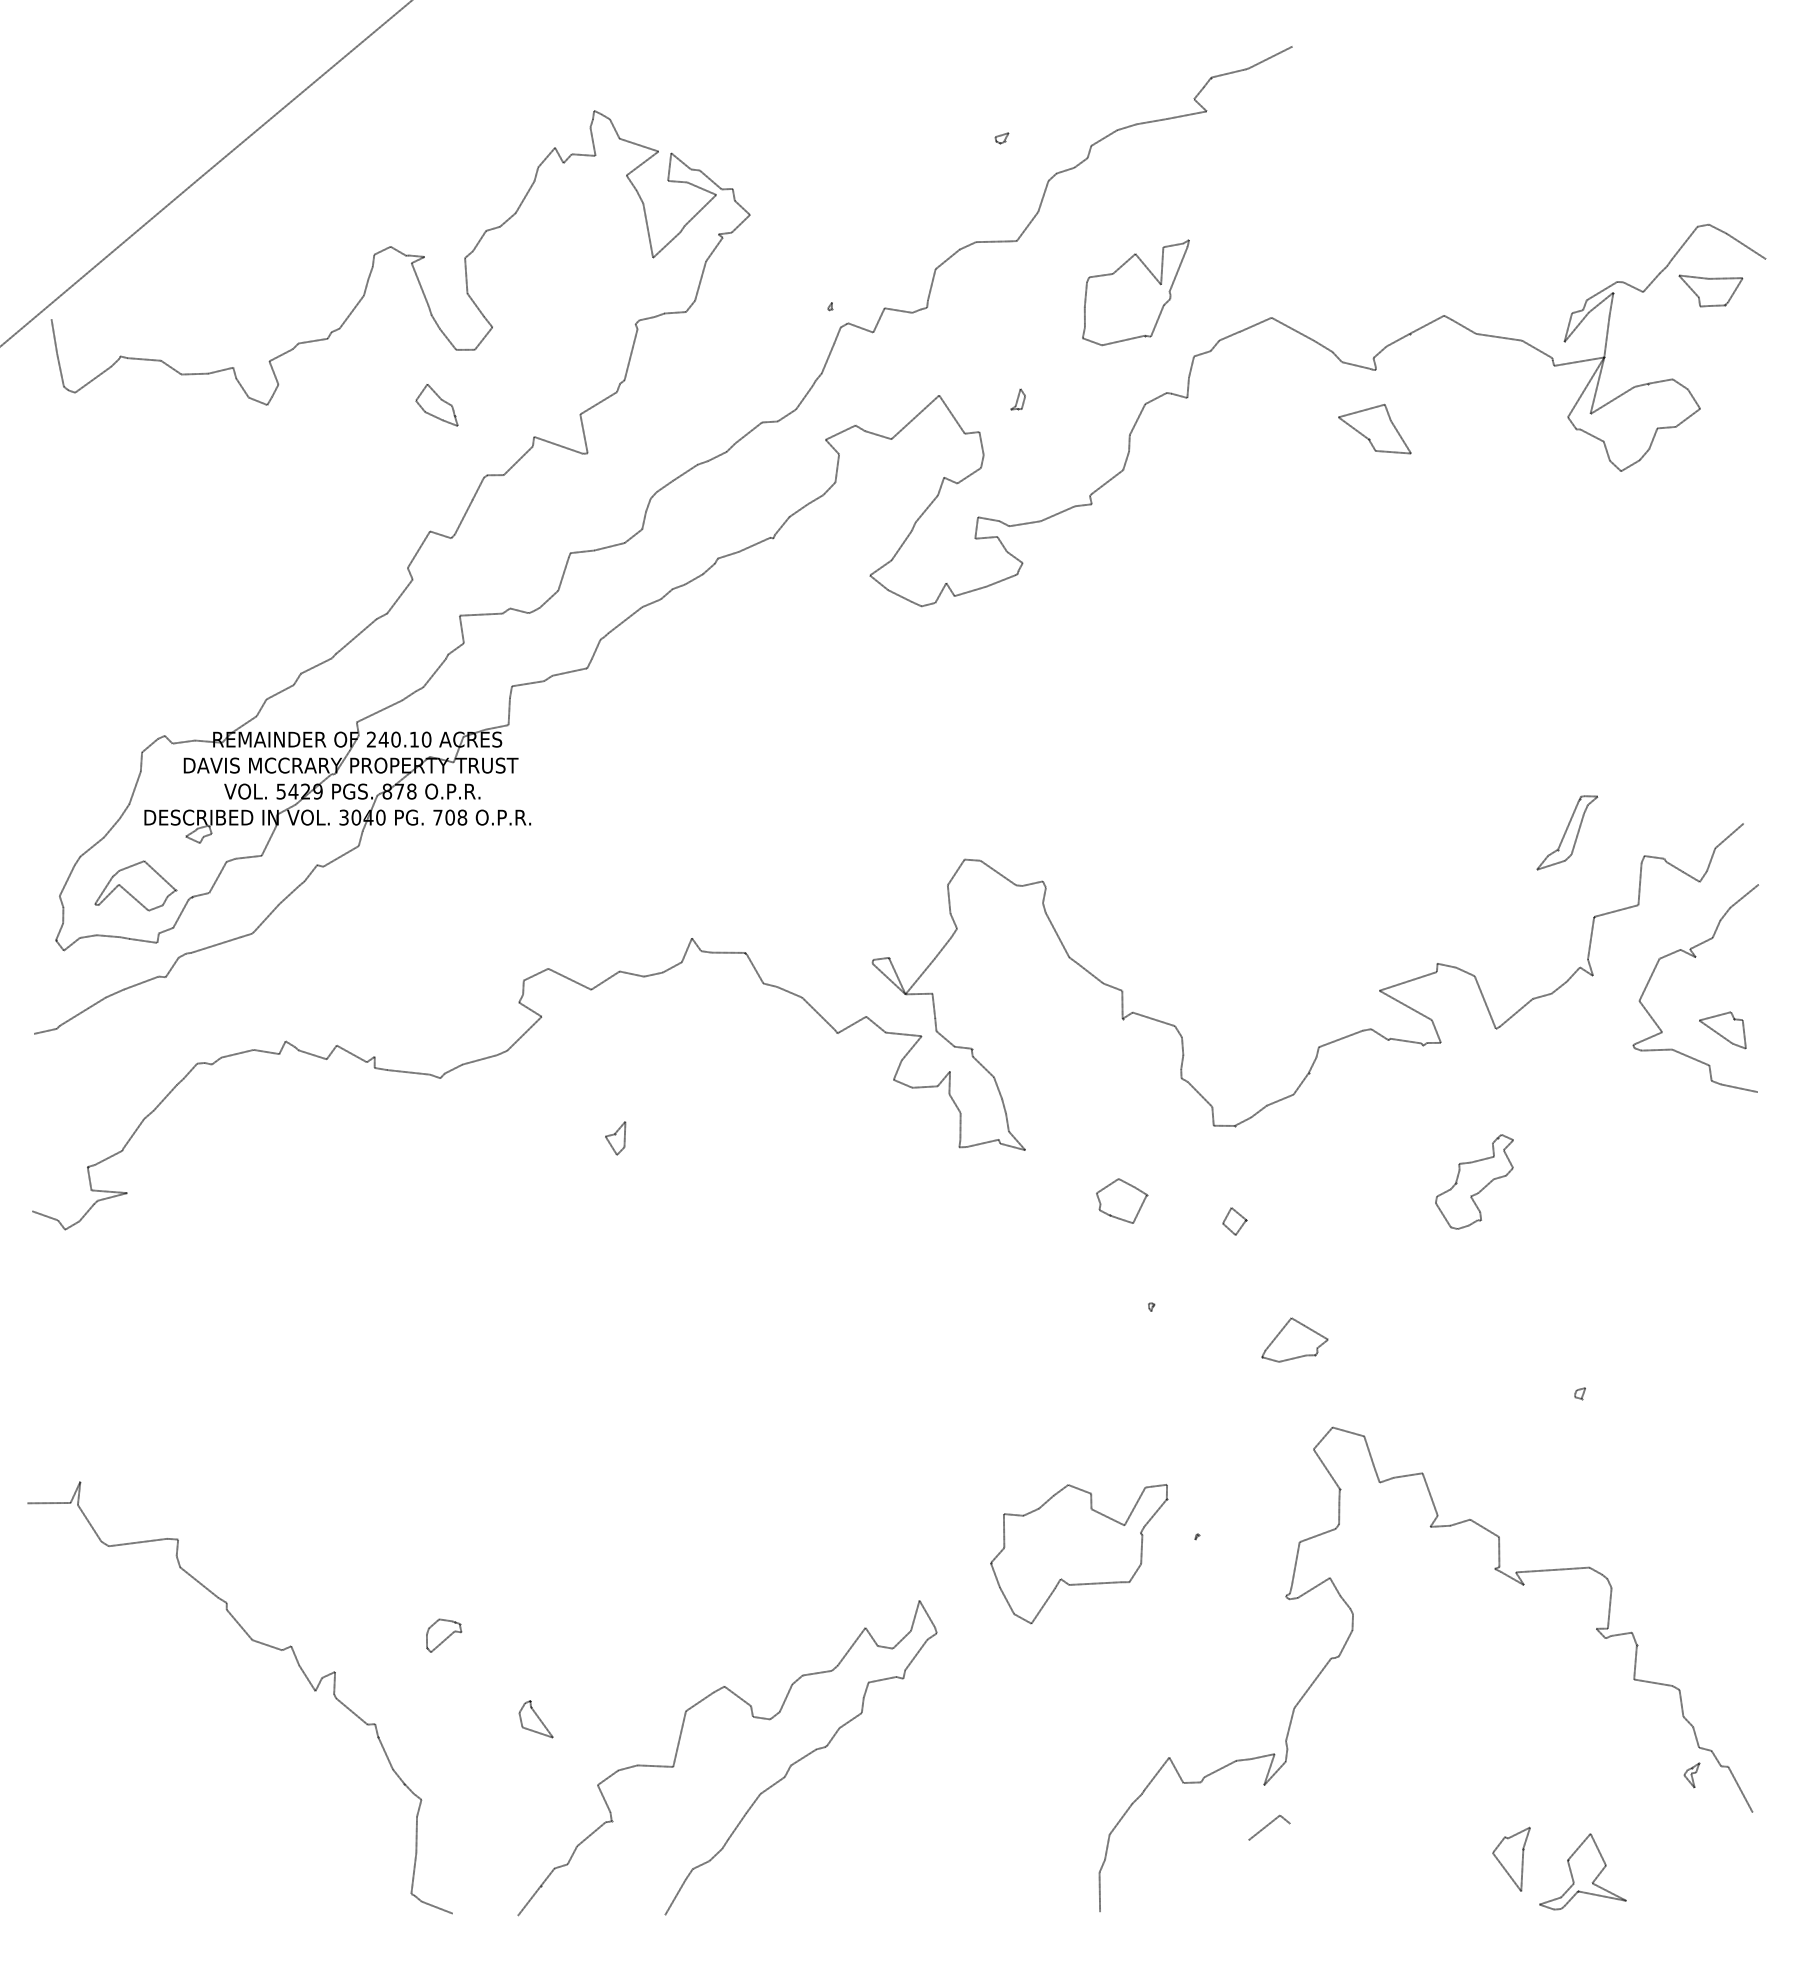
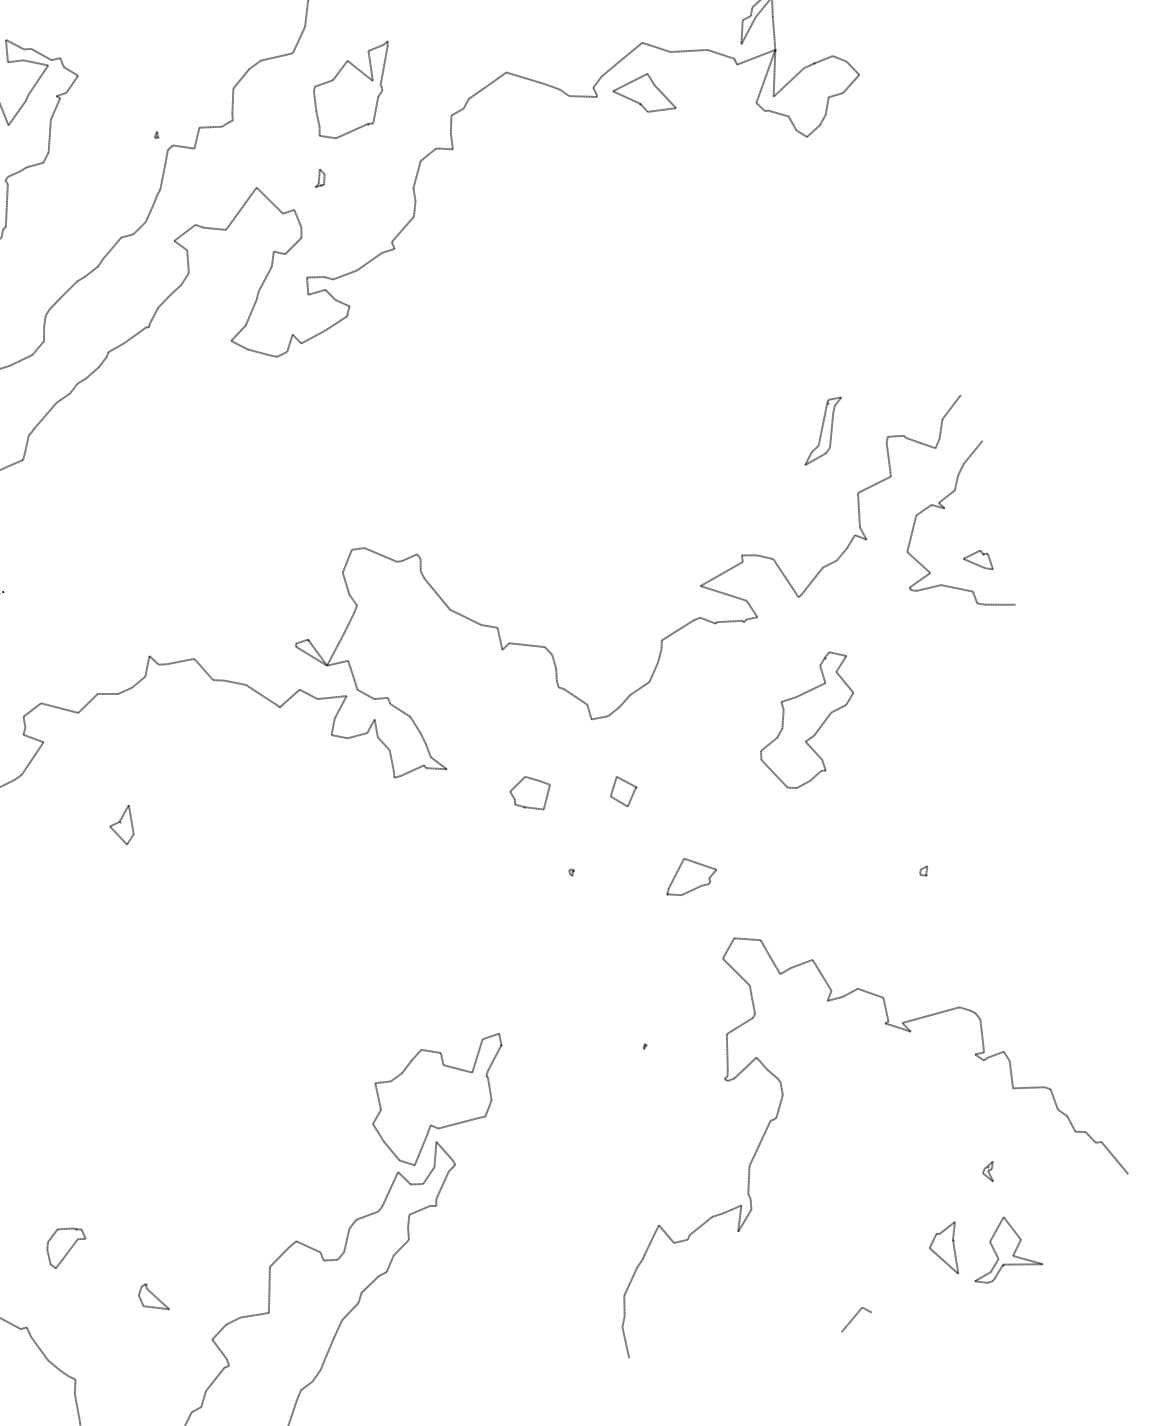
part: (1135, 292) -> (353, 91), moved
part: (1374, 429) -> (643, 95), moved
part: (1722, 1030) -> (977, 561), size x0.71
part: (615, 1138) -> (121, 826), size x1.43
part: (1474, 1181) -> (806, 721), size x1.67
part: (1234, 1221) -> (623, 791), size x1.43
part: (1079, 1554) -> (441, 1102), moved
part: (443, 1635) -> (66, 1246), size x1.43
part: (1691, 1775) -> (988, 1172), moved
part: (1269, 1827) -> (855, 1318), moved

